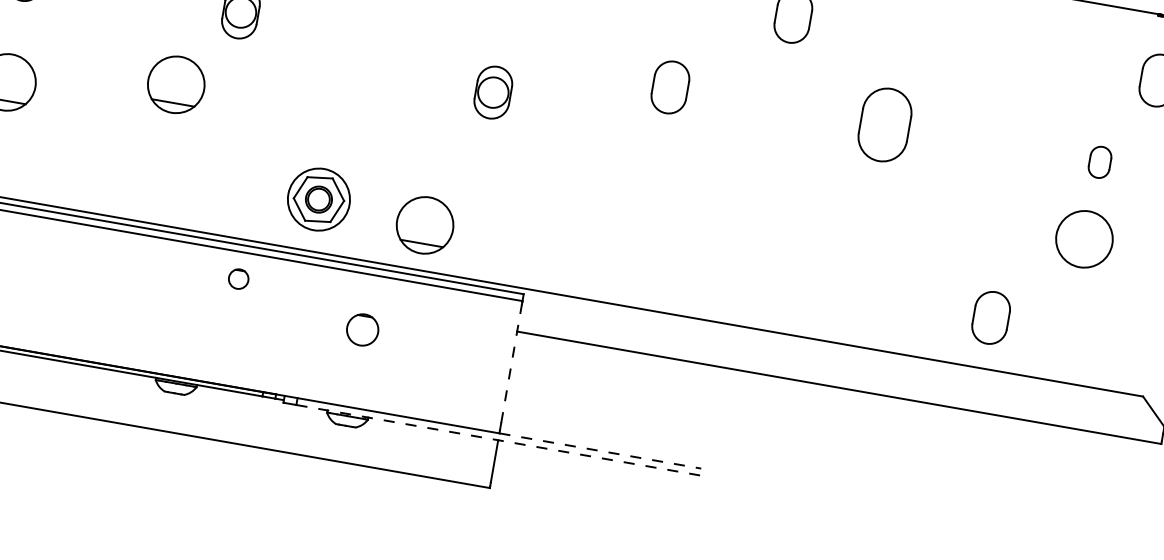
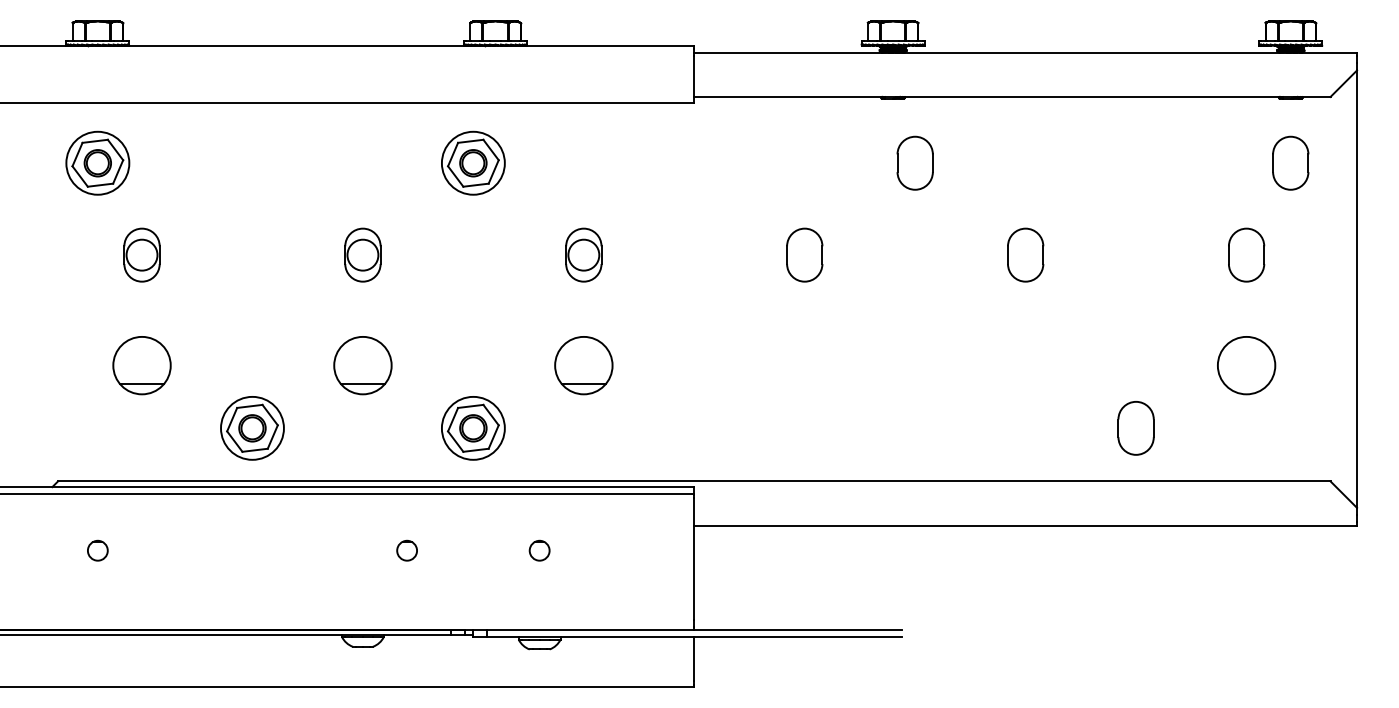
part: (175, 84) -> (362, 365), moved
part: (493, 91) -> (583, 254), moved
part: (885, 124) -> (1025, 254), size x0.71
part: (1099, 161) -> (1246, 254), size x1.67
part: (104, 162) -> (252, 428), added
part: (424, 225) -> (583, 365), moved
circle: (1084, 239) -> (1246, 365), moved
part: (238, 278) -> (406, 550), moved
part: (990, 317) -> (1135, 428), moved
part: (362, 329) -> (539, 550), size x0.62
line: (511, 363) -> (694, 558), dashed -> solid
line: (498, 440) -> (694, 637), dashed -> solid
line: (600, 451) -> (798, 630), dashed -> solid

